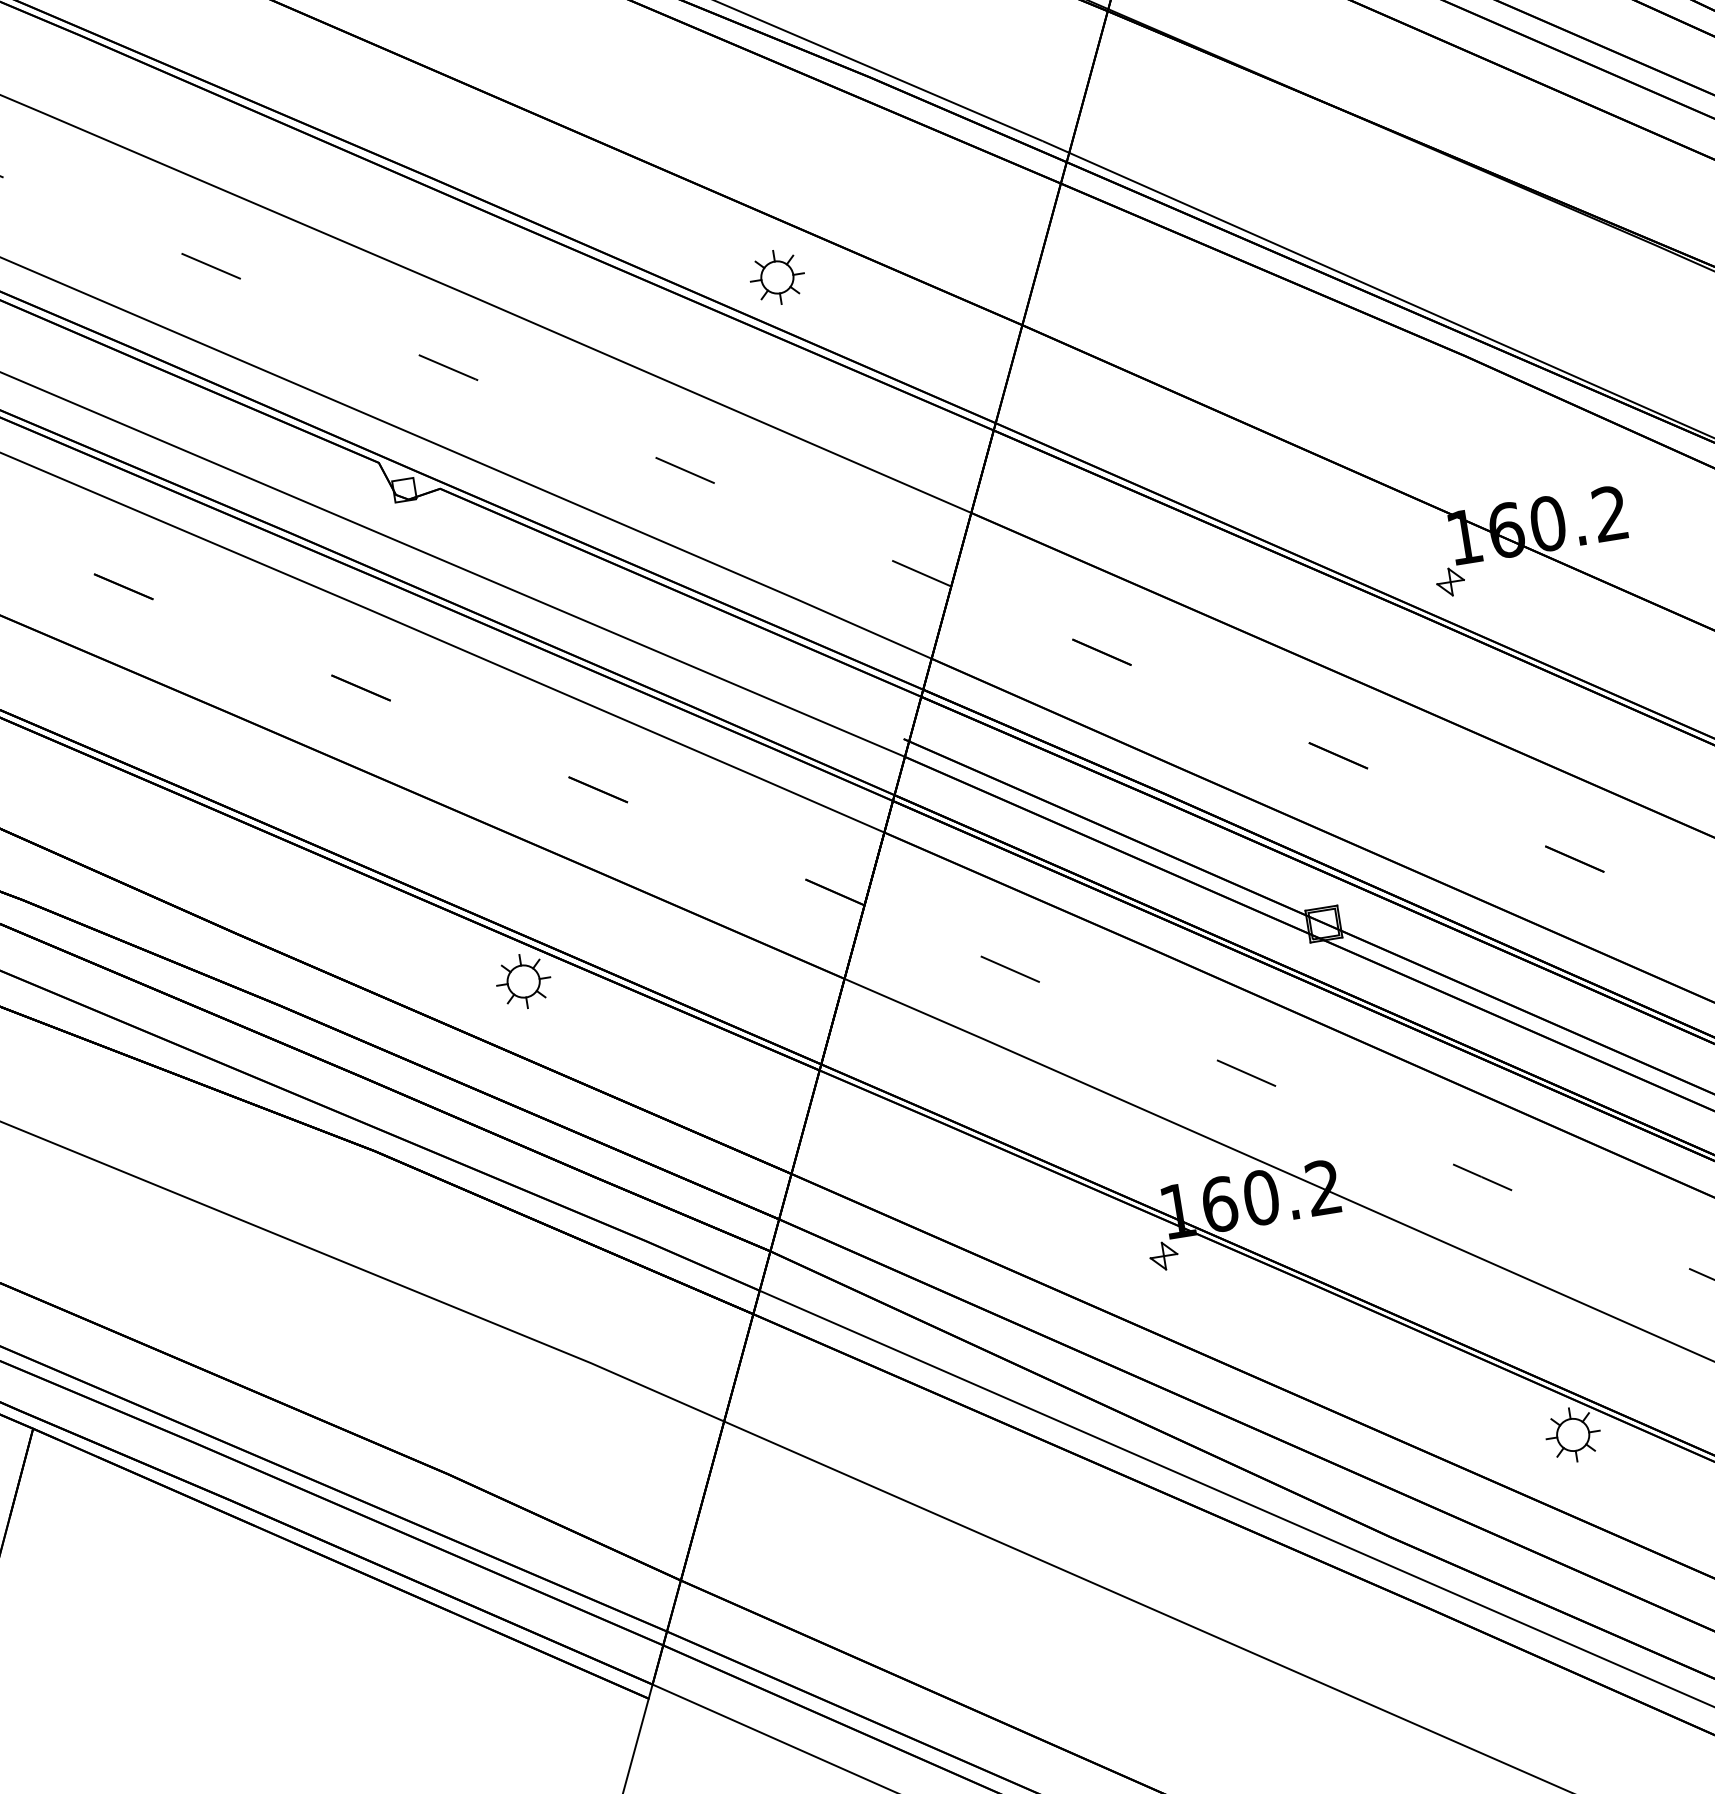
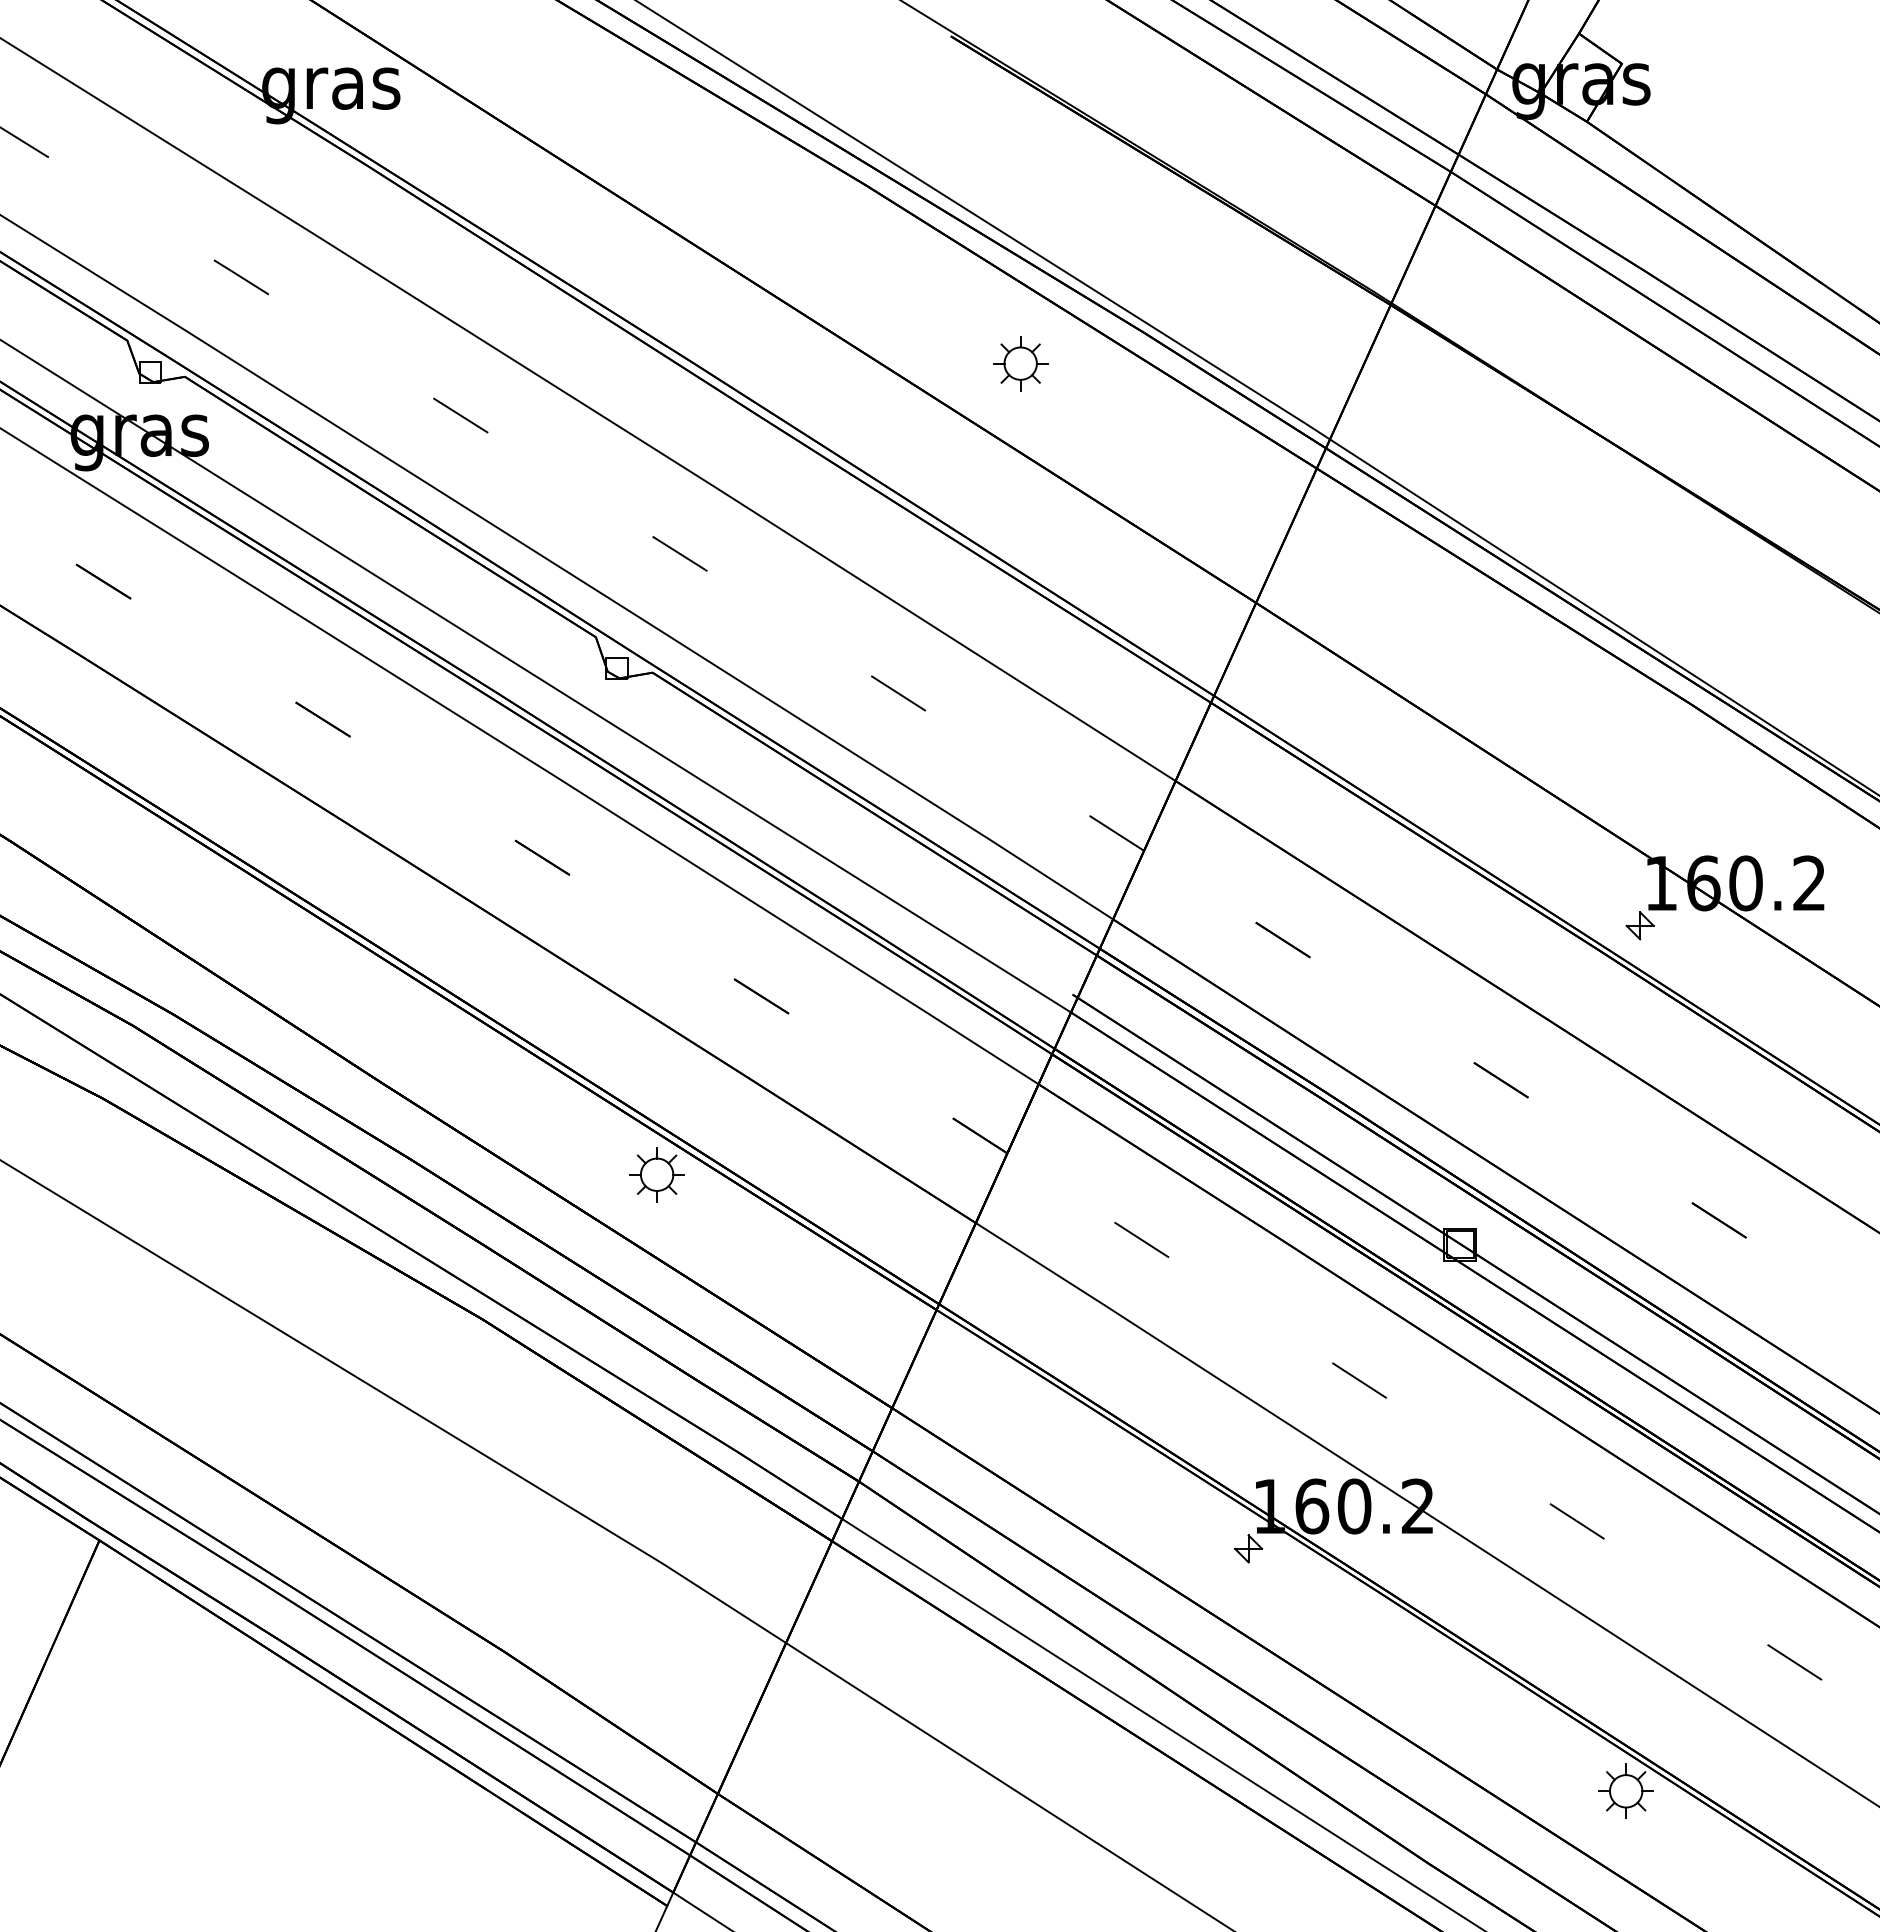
part: (777, 277) -> (1020, 363), moved

